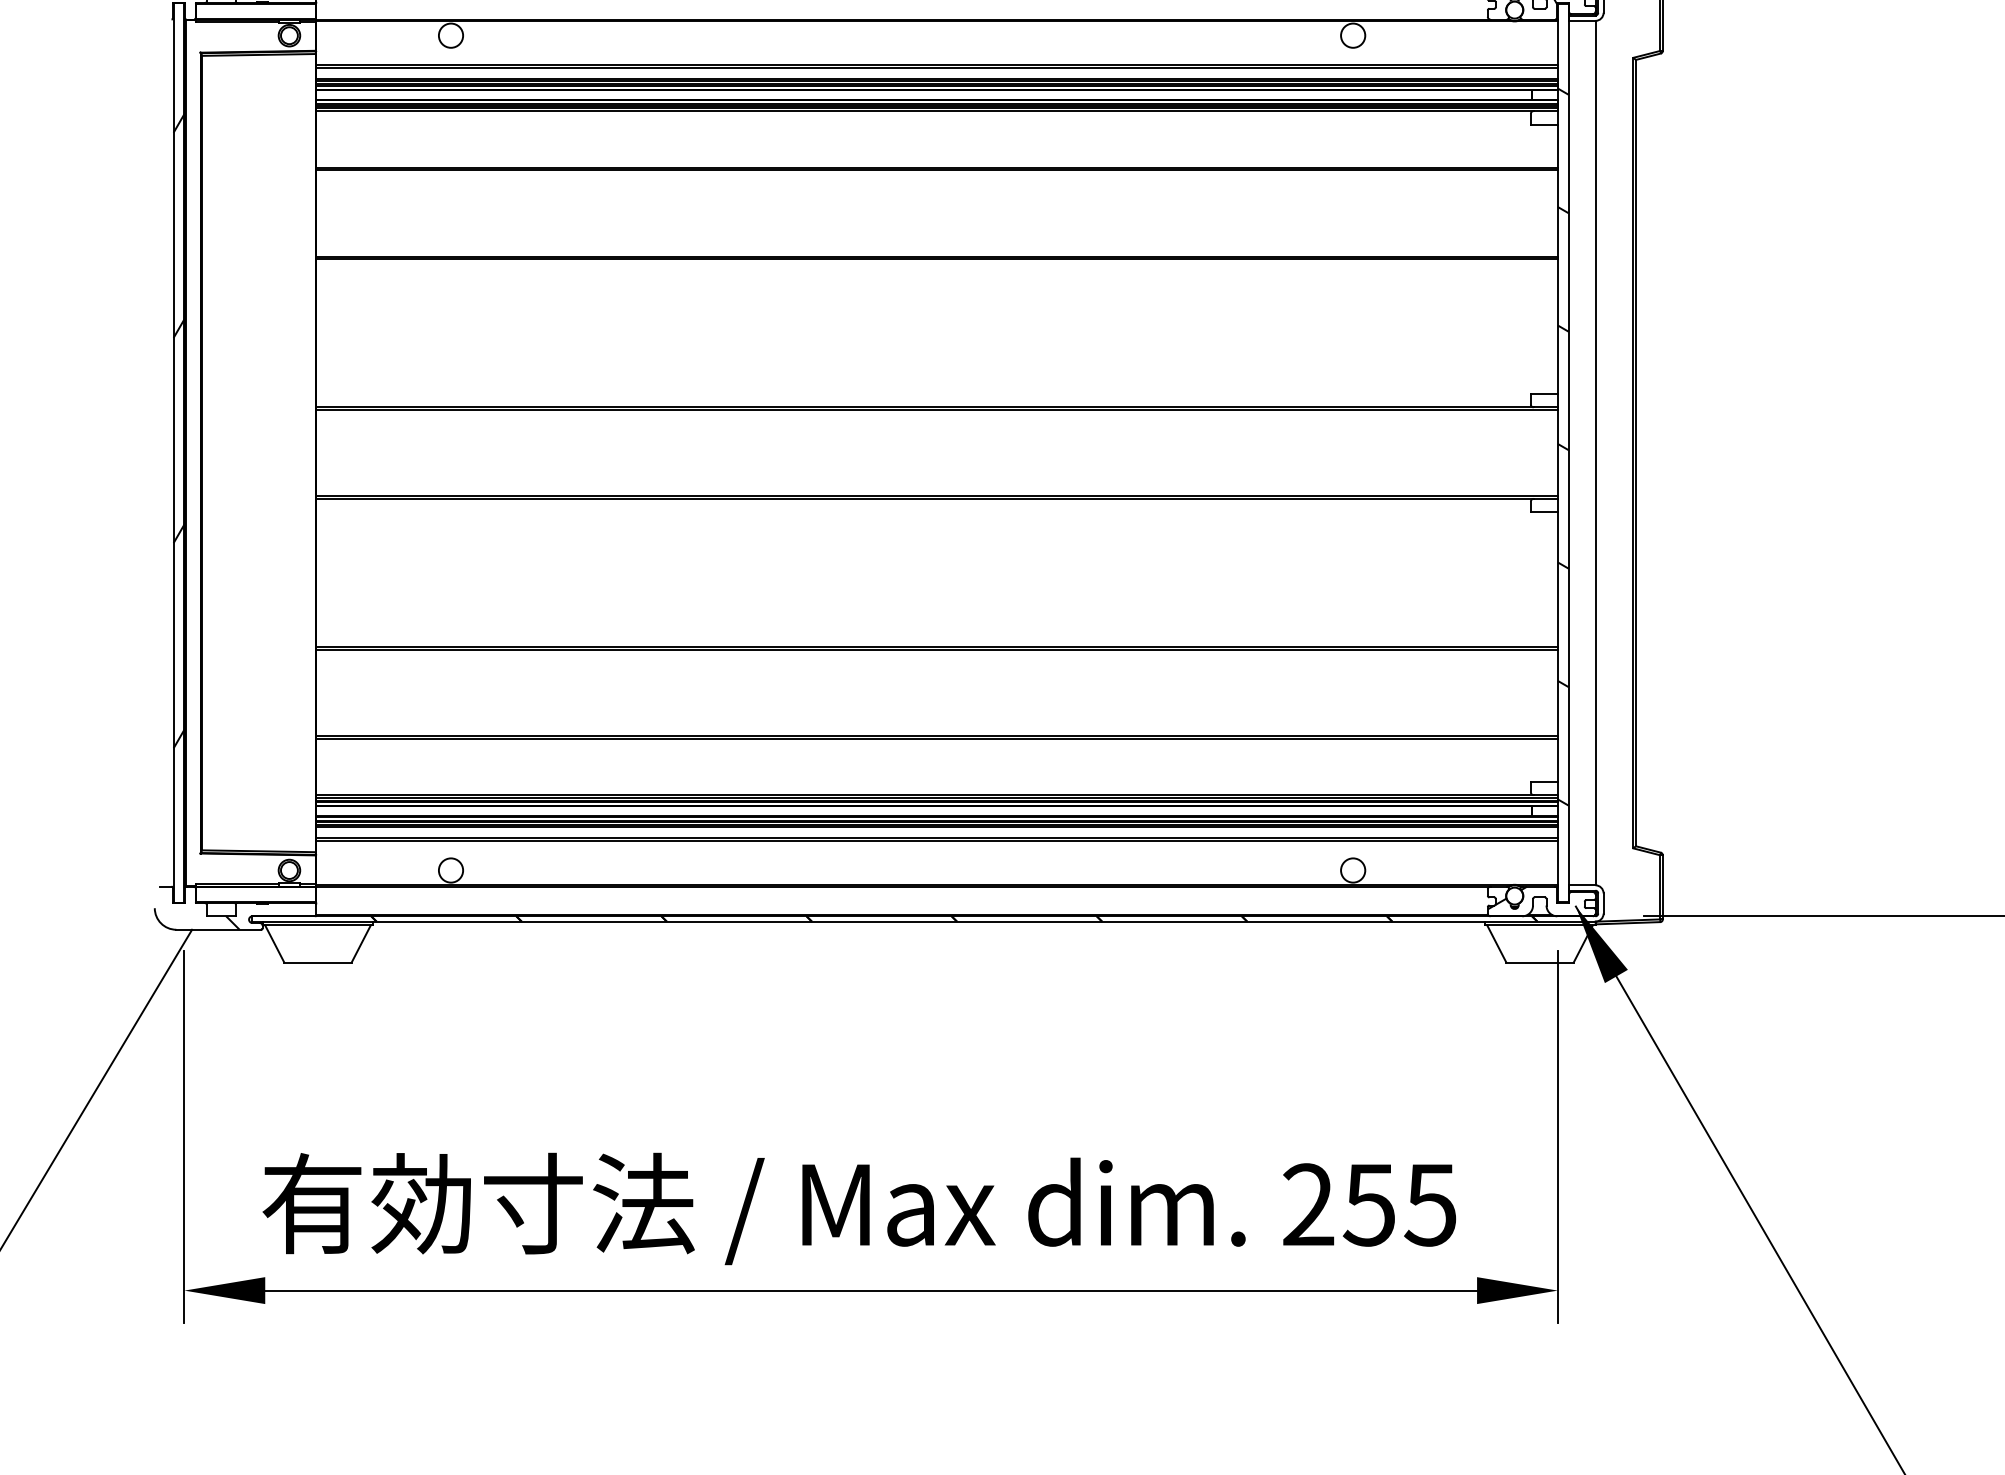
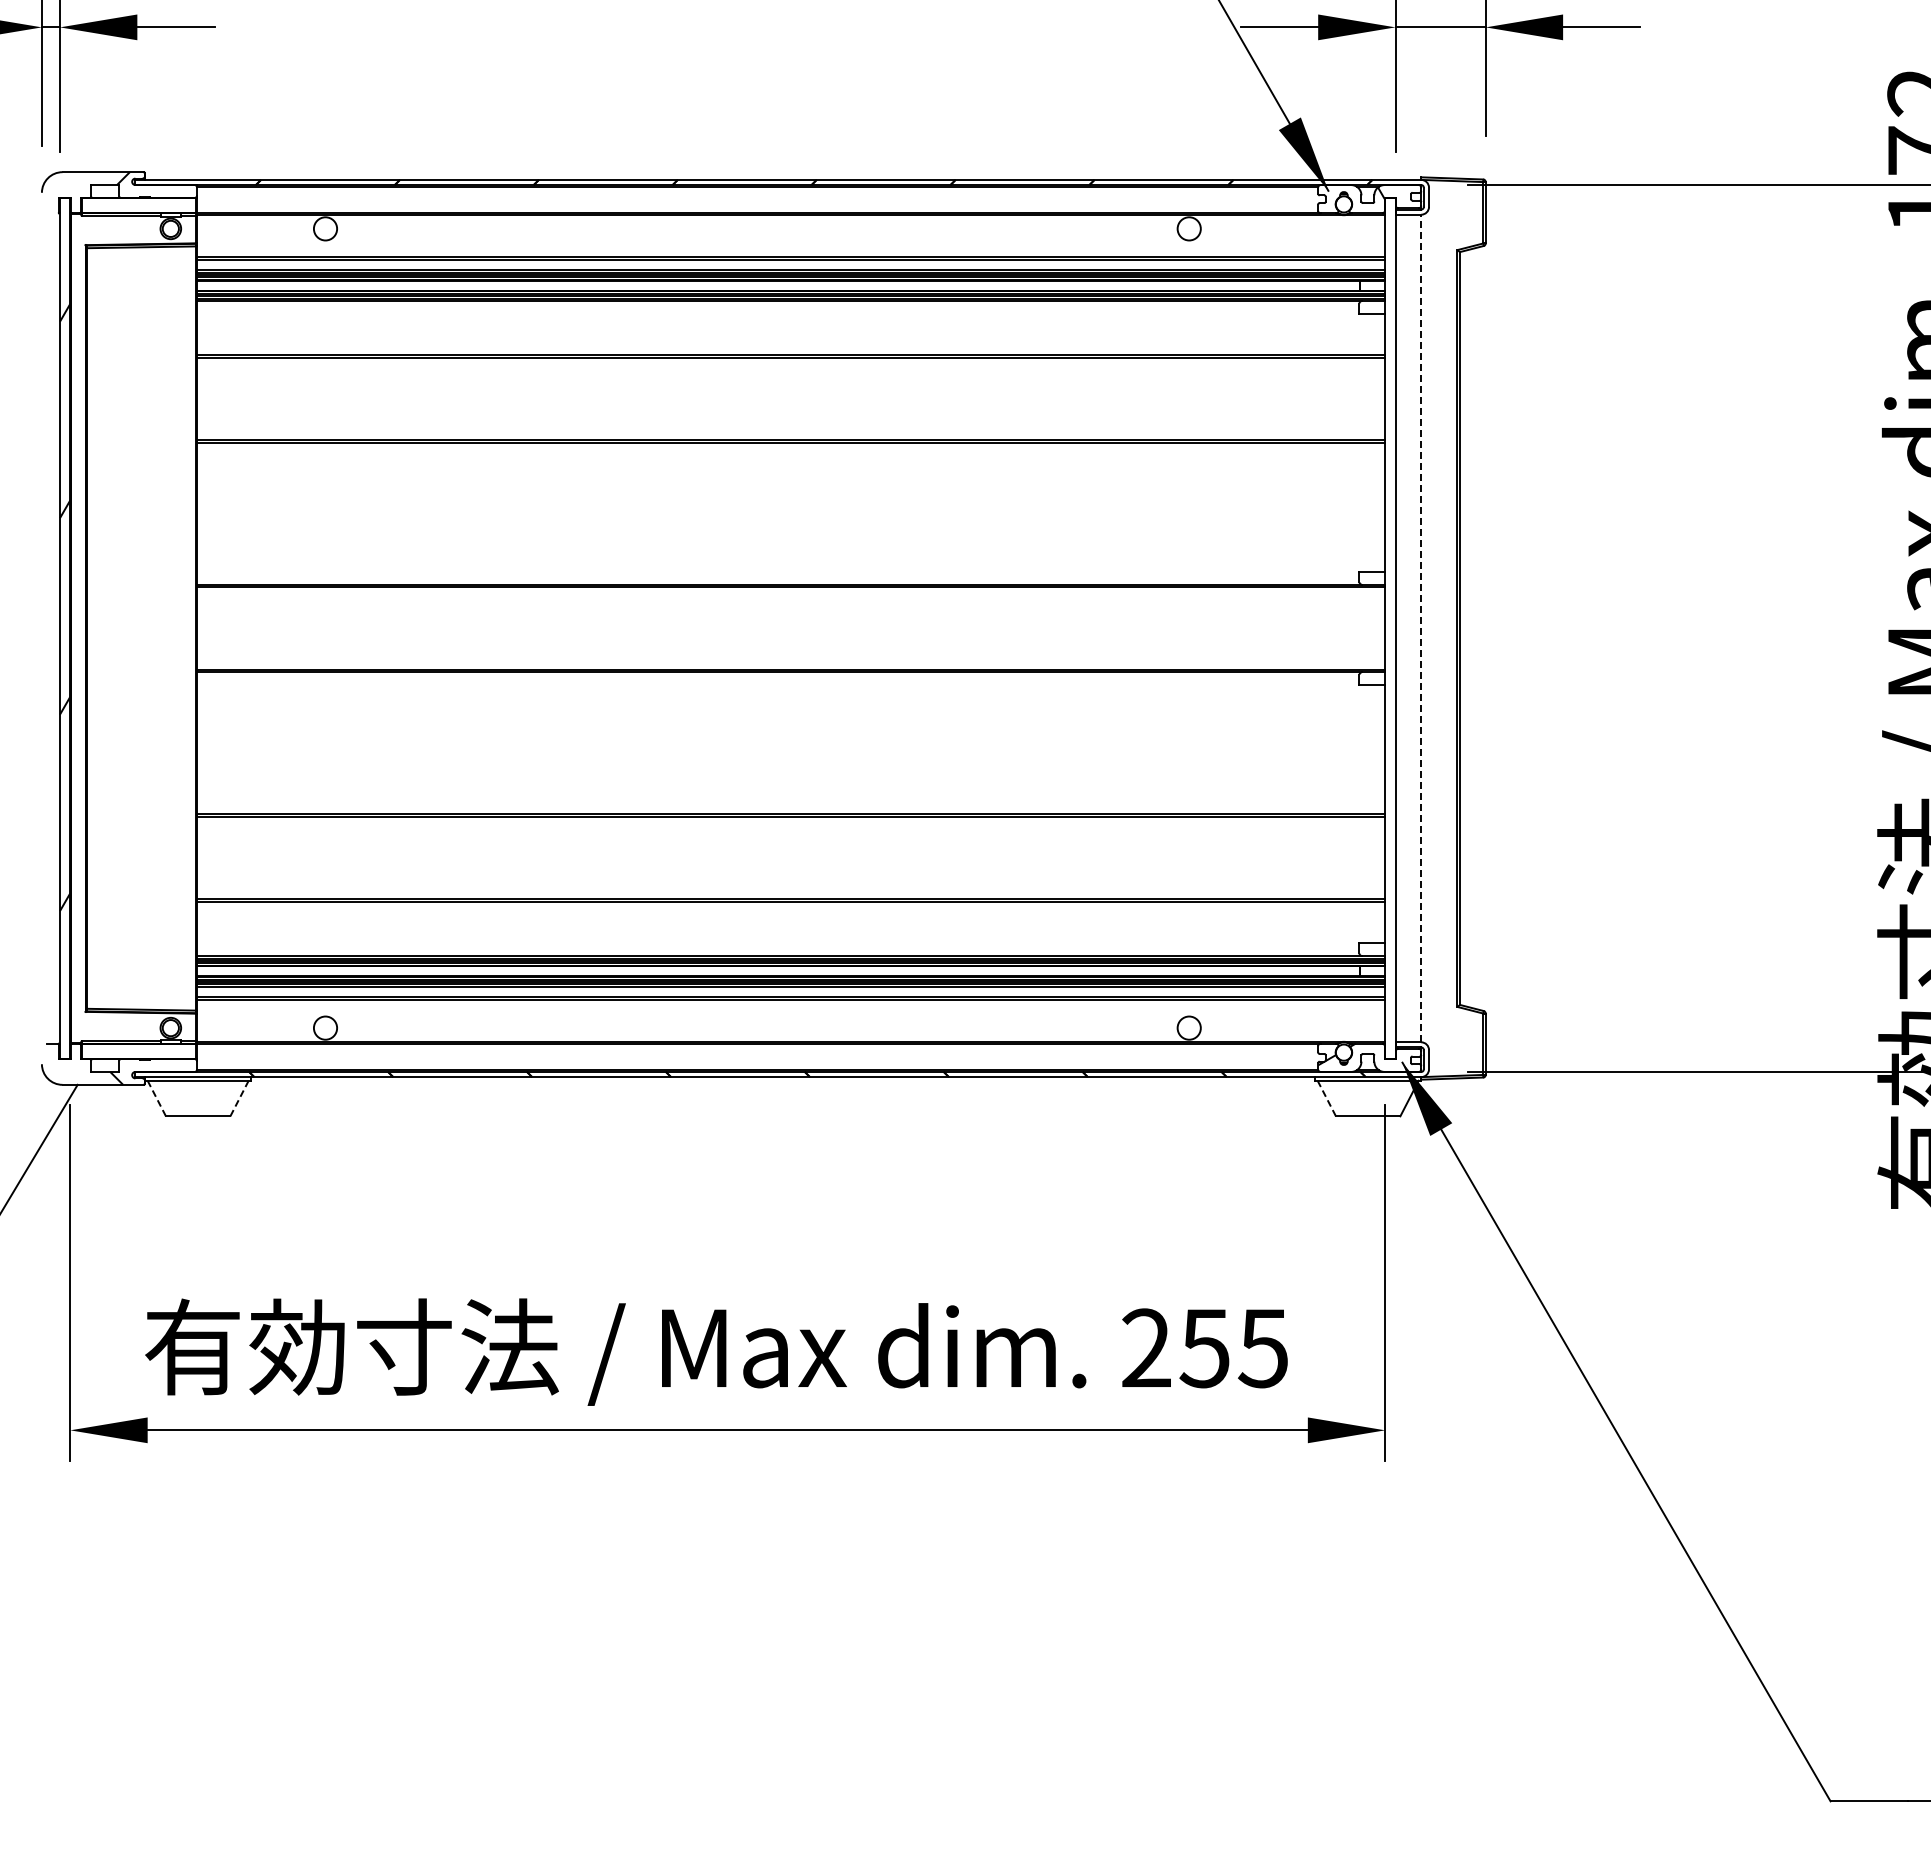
hatch: (1563, 446) -> (1390, 622), removed
line: (1595, 453) -> (1421, 628), solid -> dashed
line: (274, 944) -> (156, 1098), solid -> dashed
line: (361, 944) -> (239, 1098), solid -> dashed
line: (1496, 944) -> (1326, 1098), solid -> dashed

